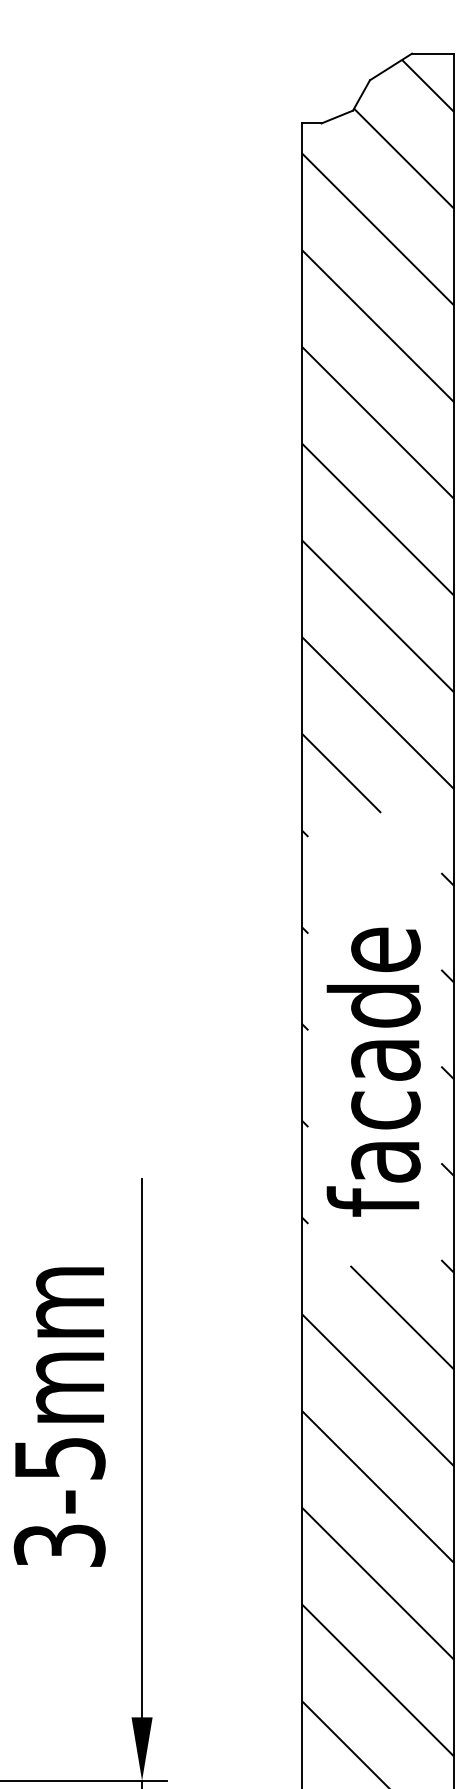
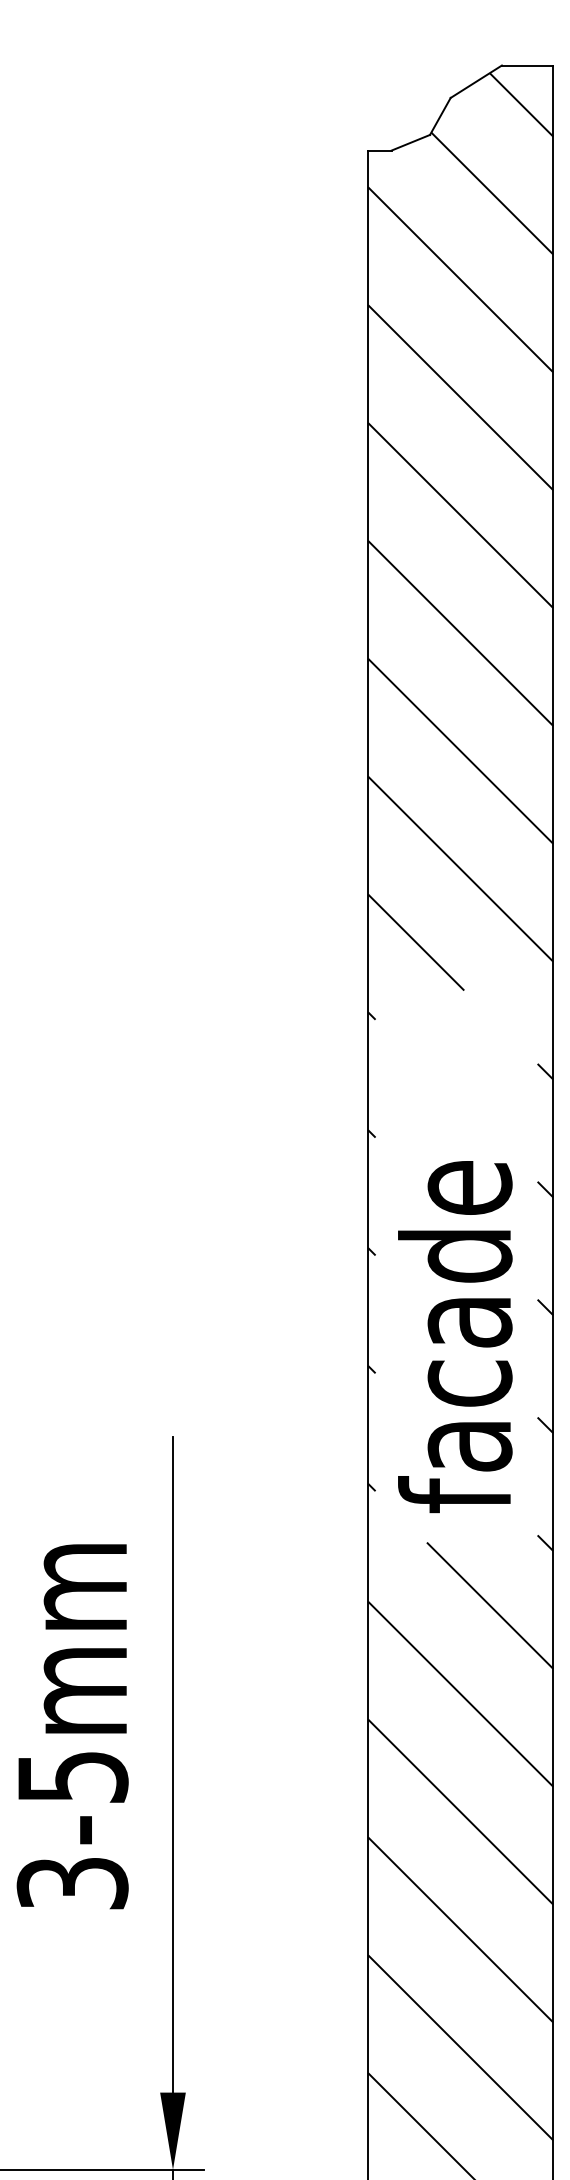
text: (373, 1071) -> (454, 1336), moved

